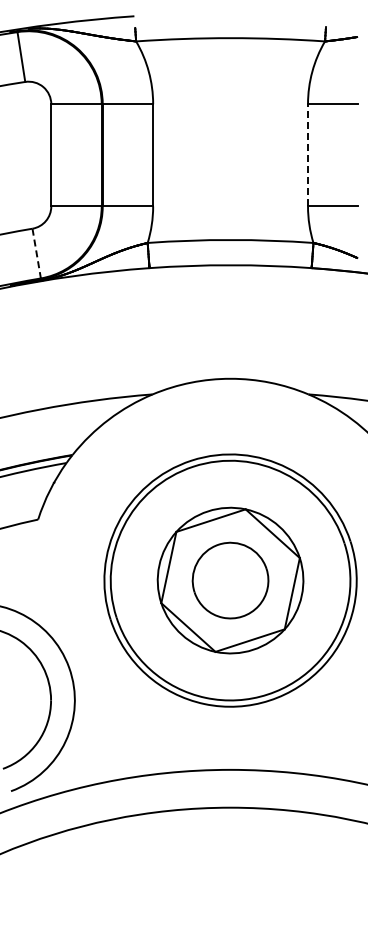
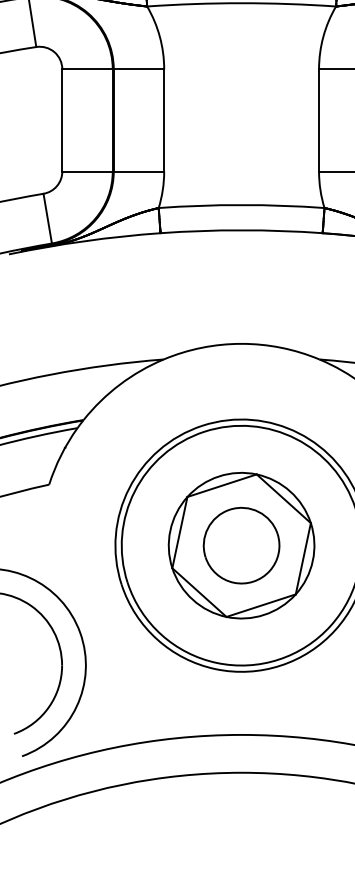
line: (308, 154) -> (319, 119), dashed -> solid
line: (36, 254) -> (47, 219), dashed -> solid

